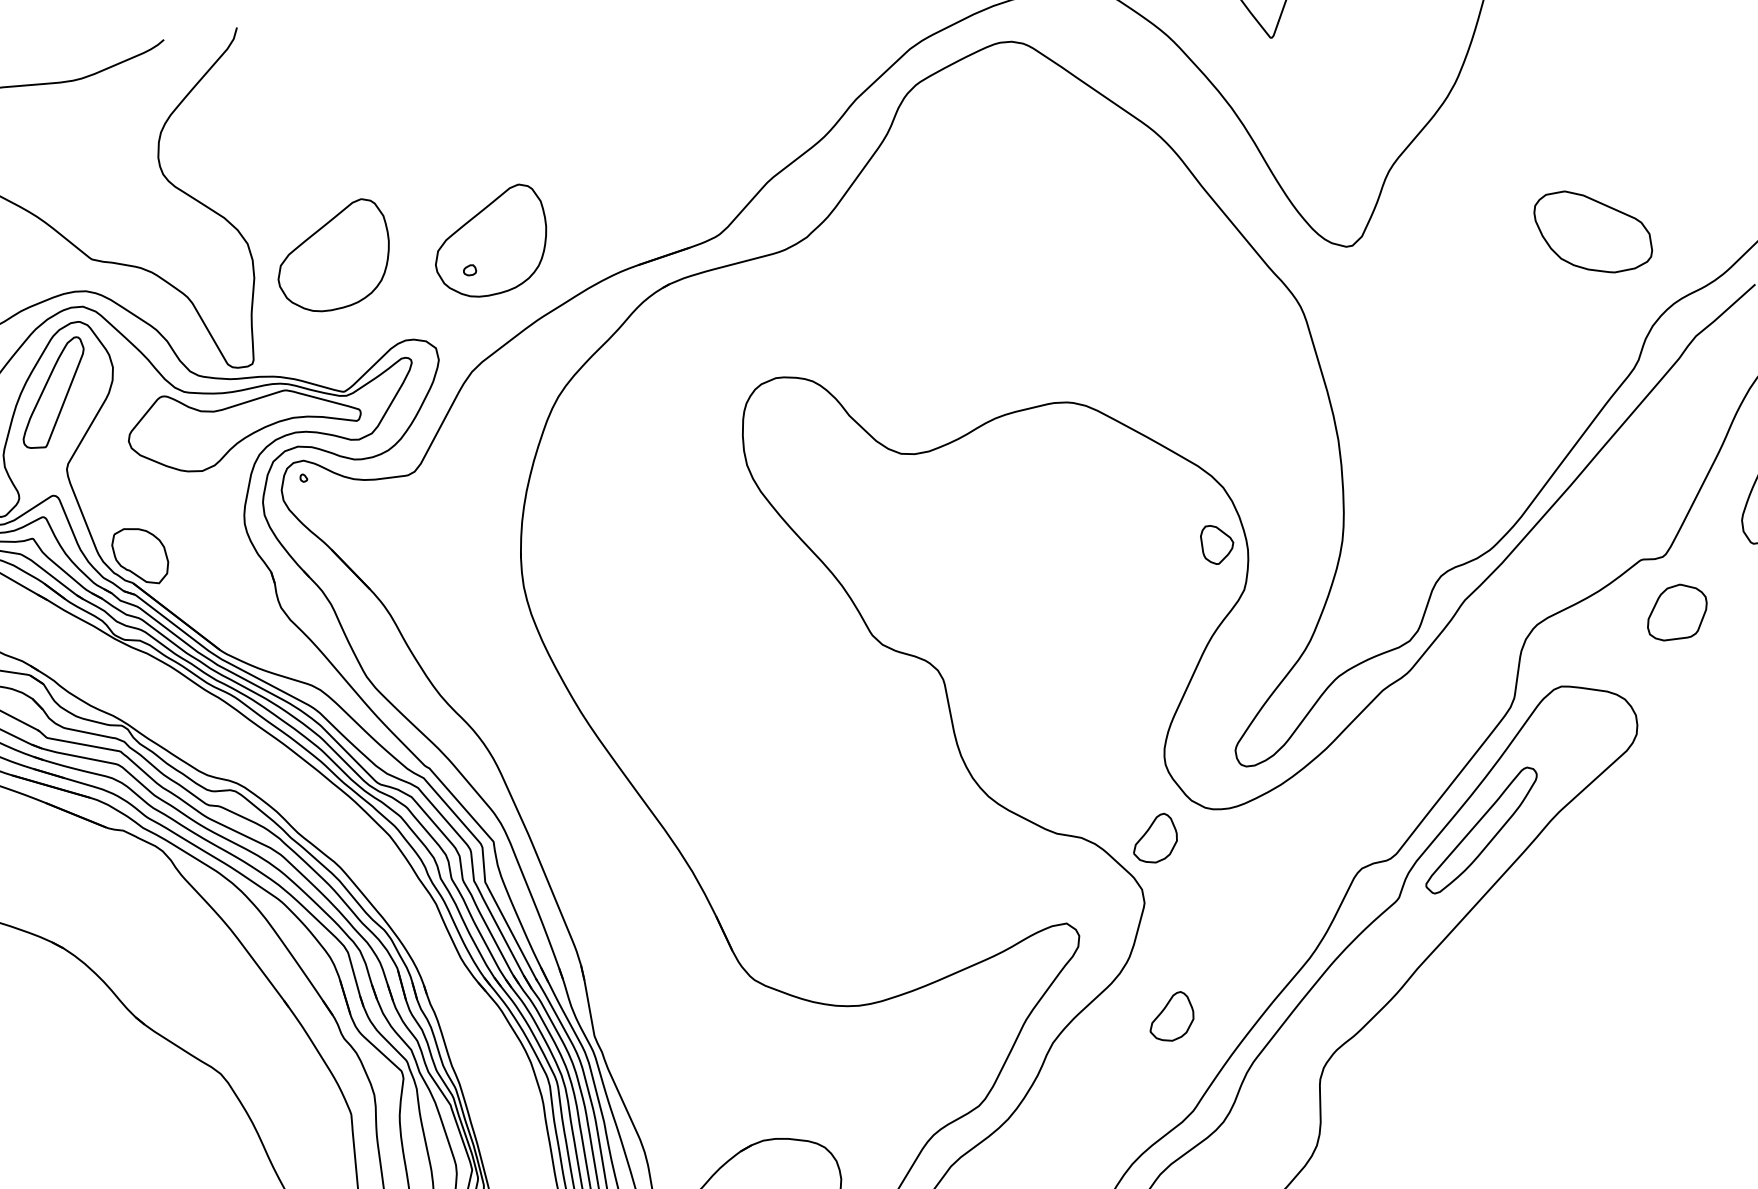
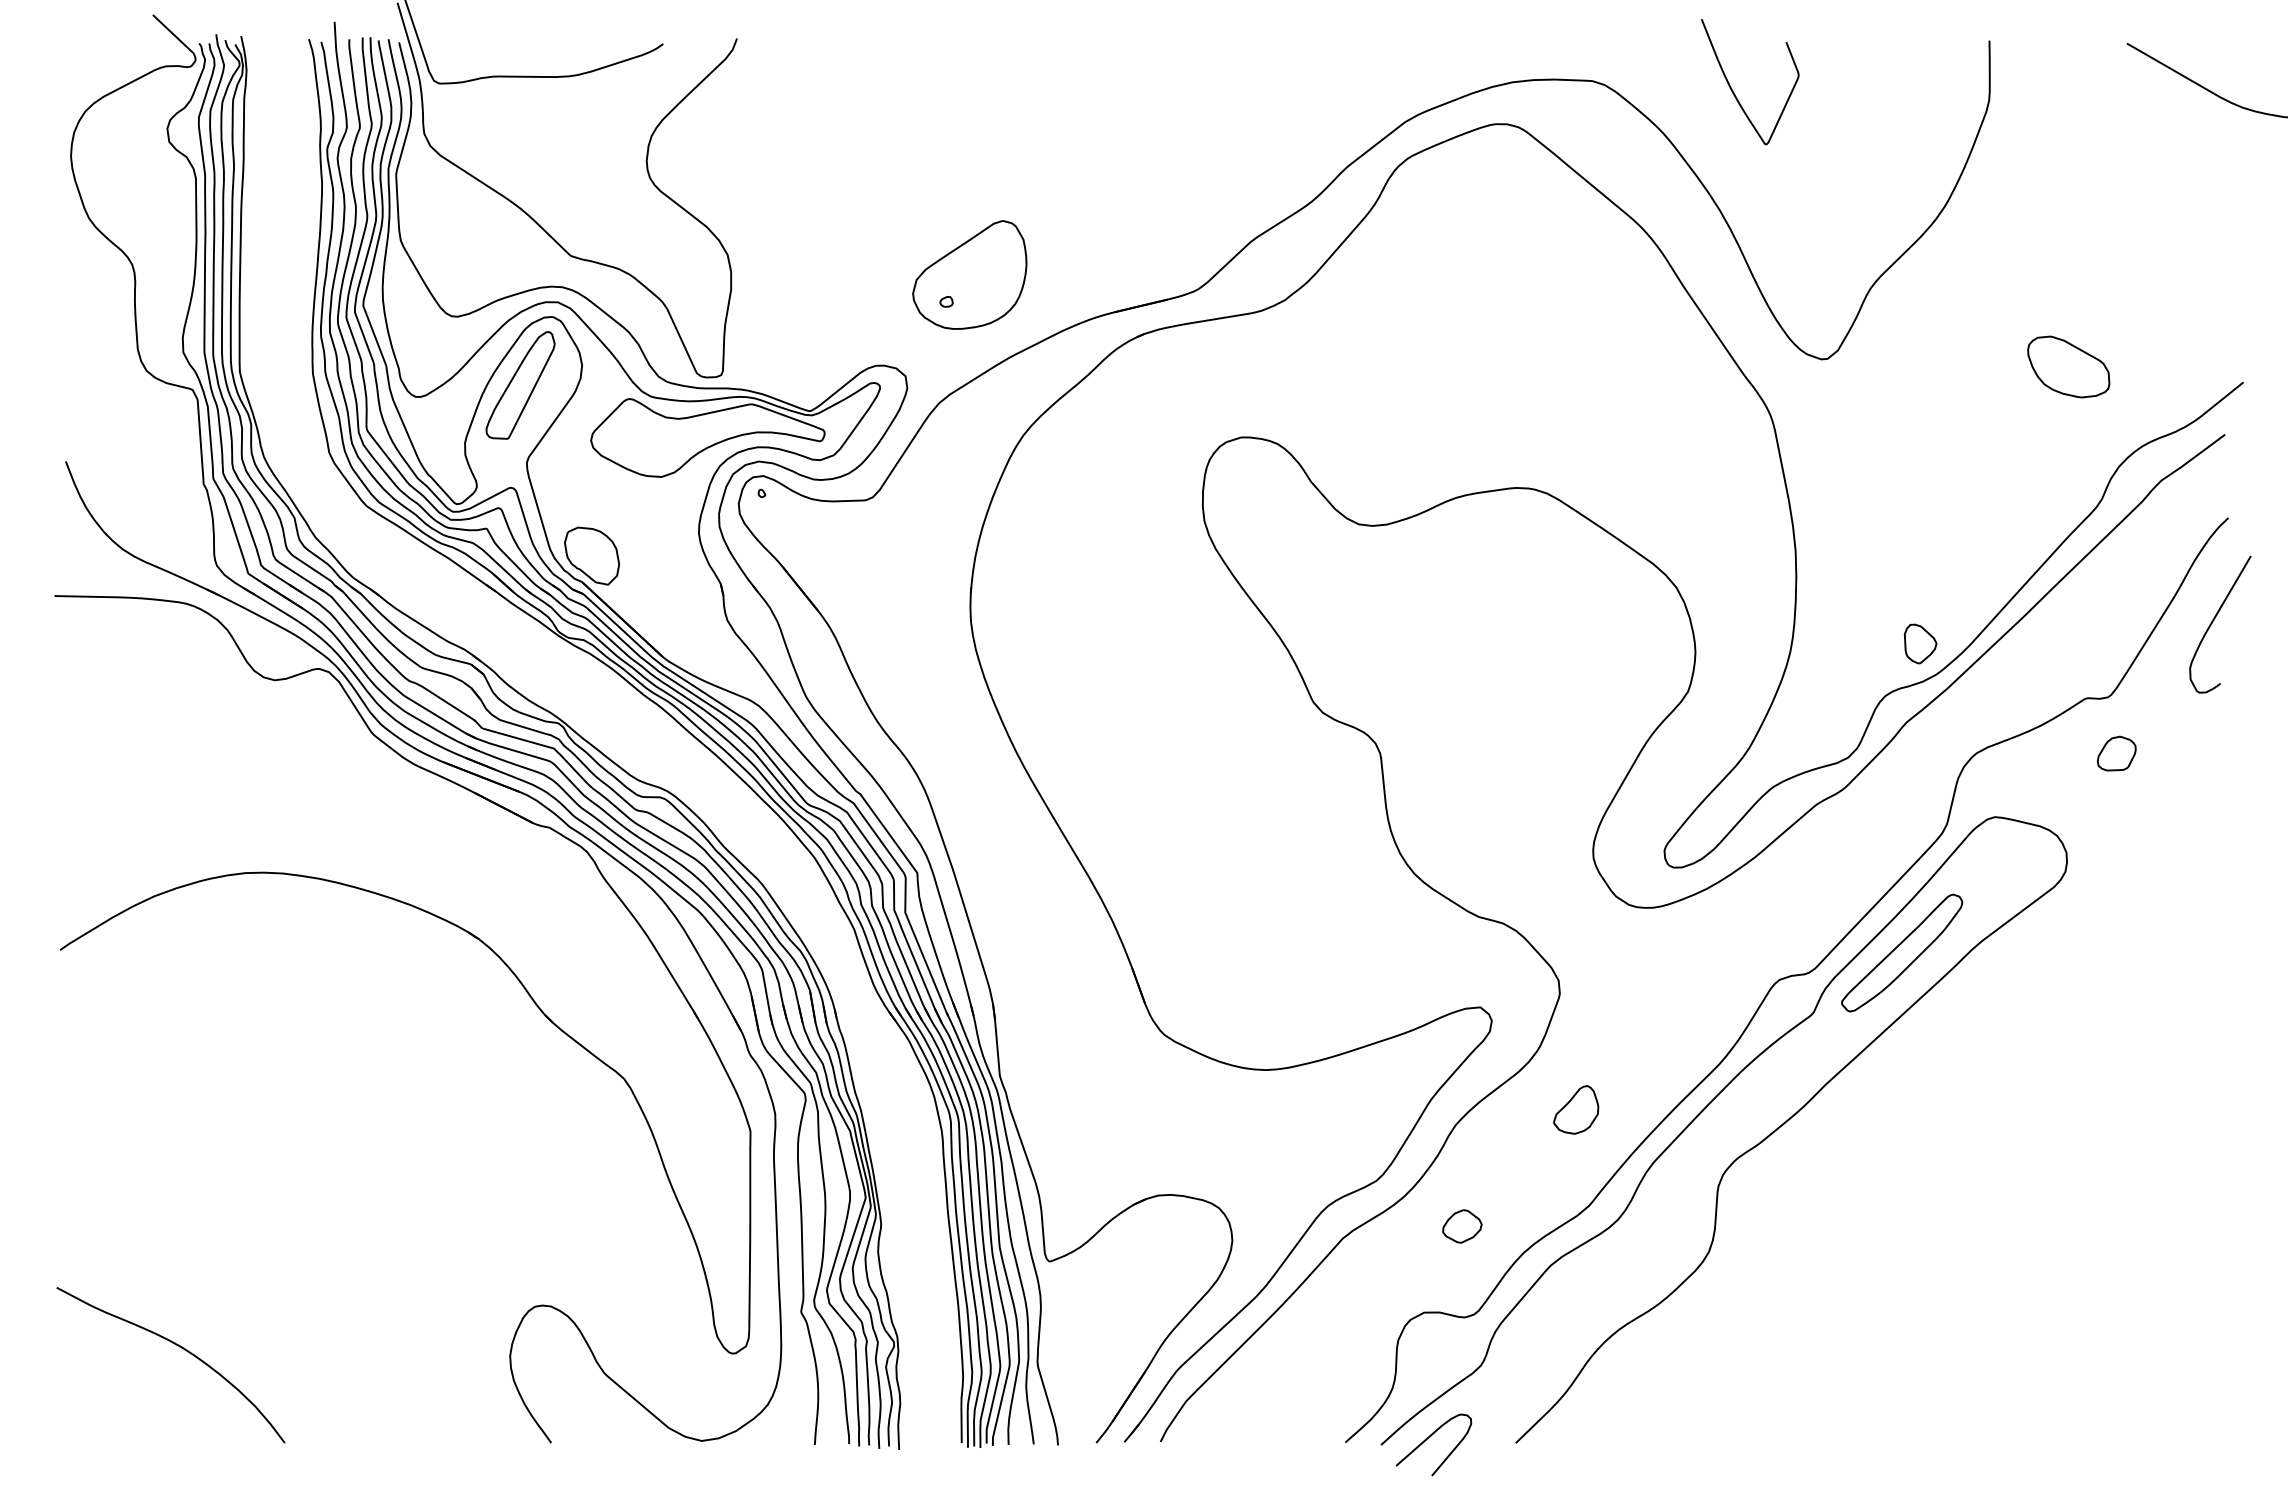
part: (1593, 231) -> (2068, 366), size x0.71
part: (332, 255) -> (811, 274), removed
part: (1217, 544) -> (1920, 643), moved
part: (1676, 611) -> (2116, 753), size x0.62
part: (1155, 838) -> (1576, 930), removed
part: (1069, 1143) -> (1462, 1226), added

